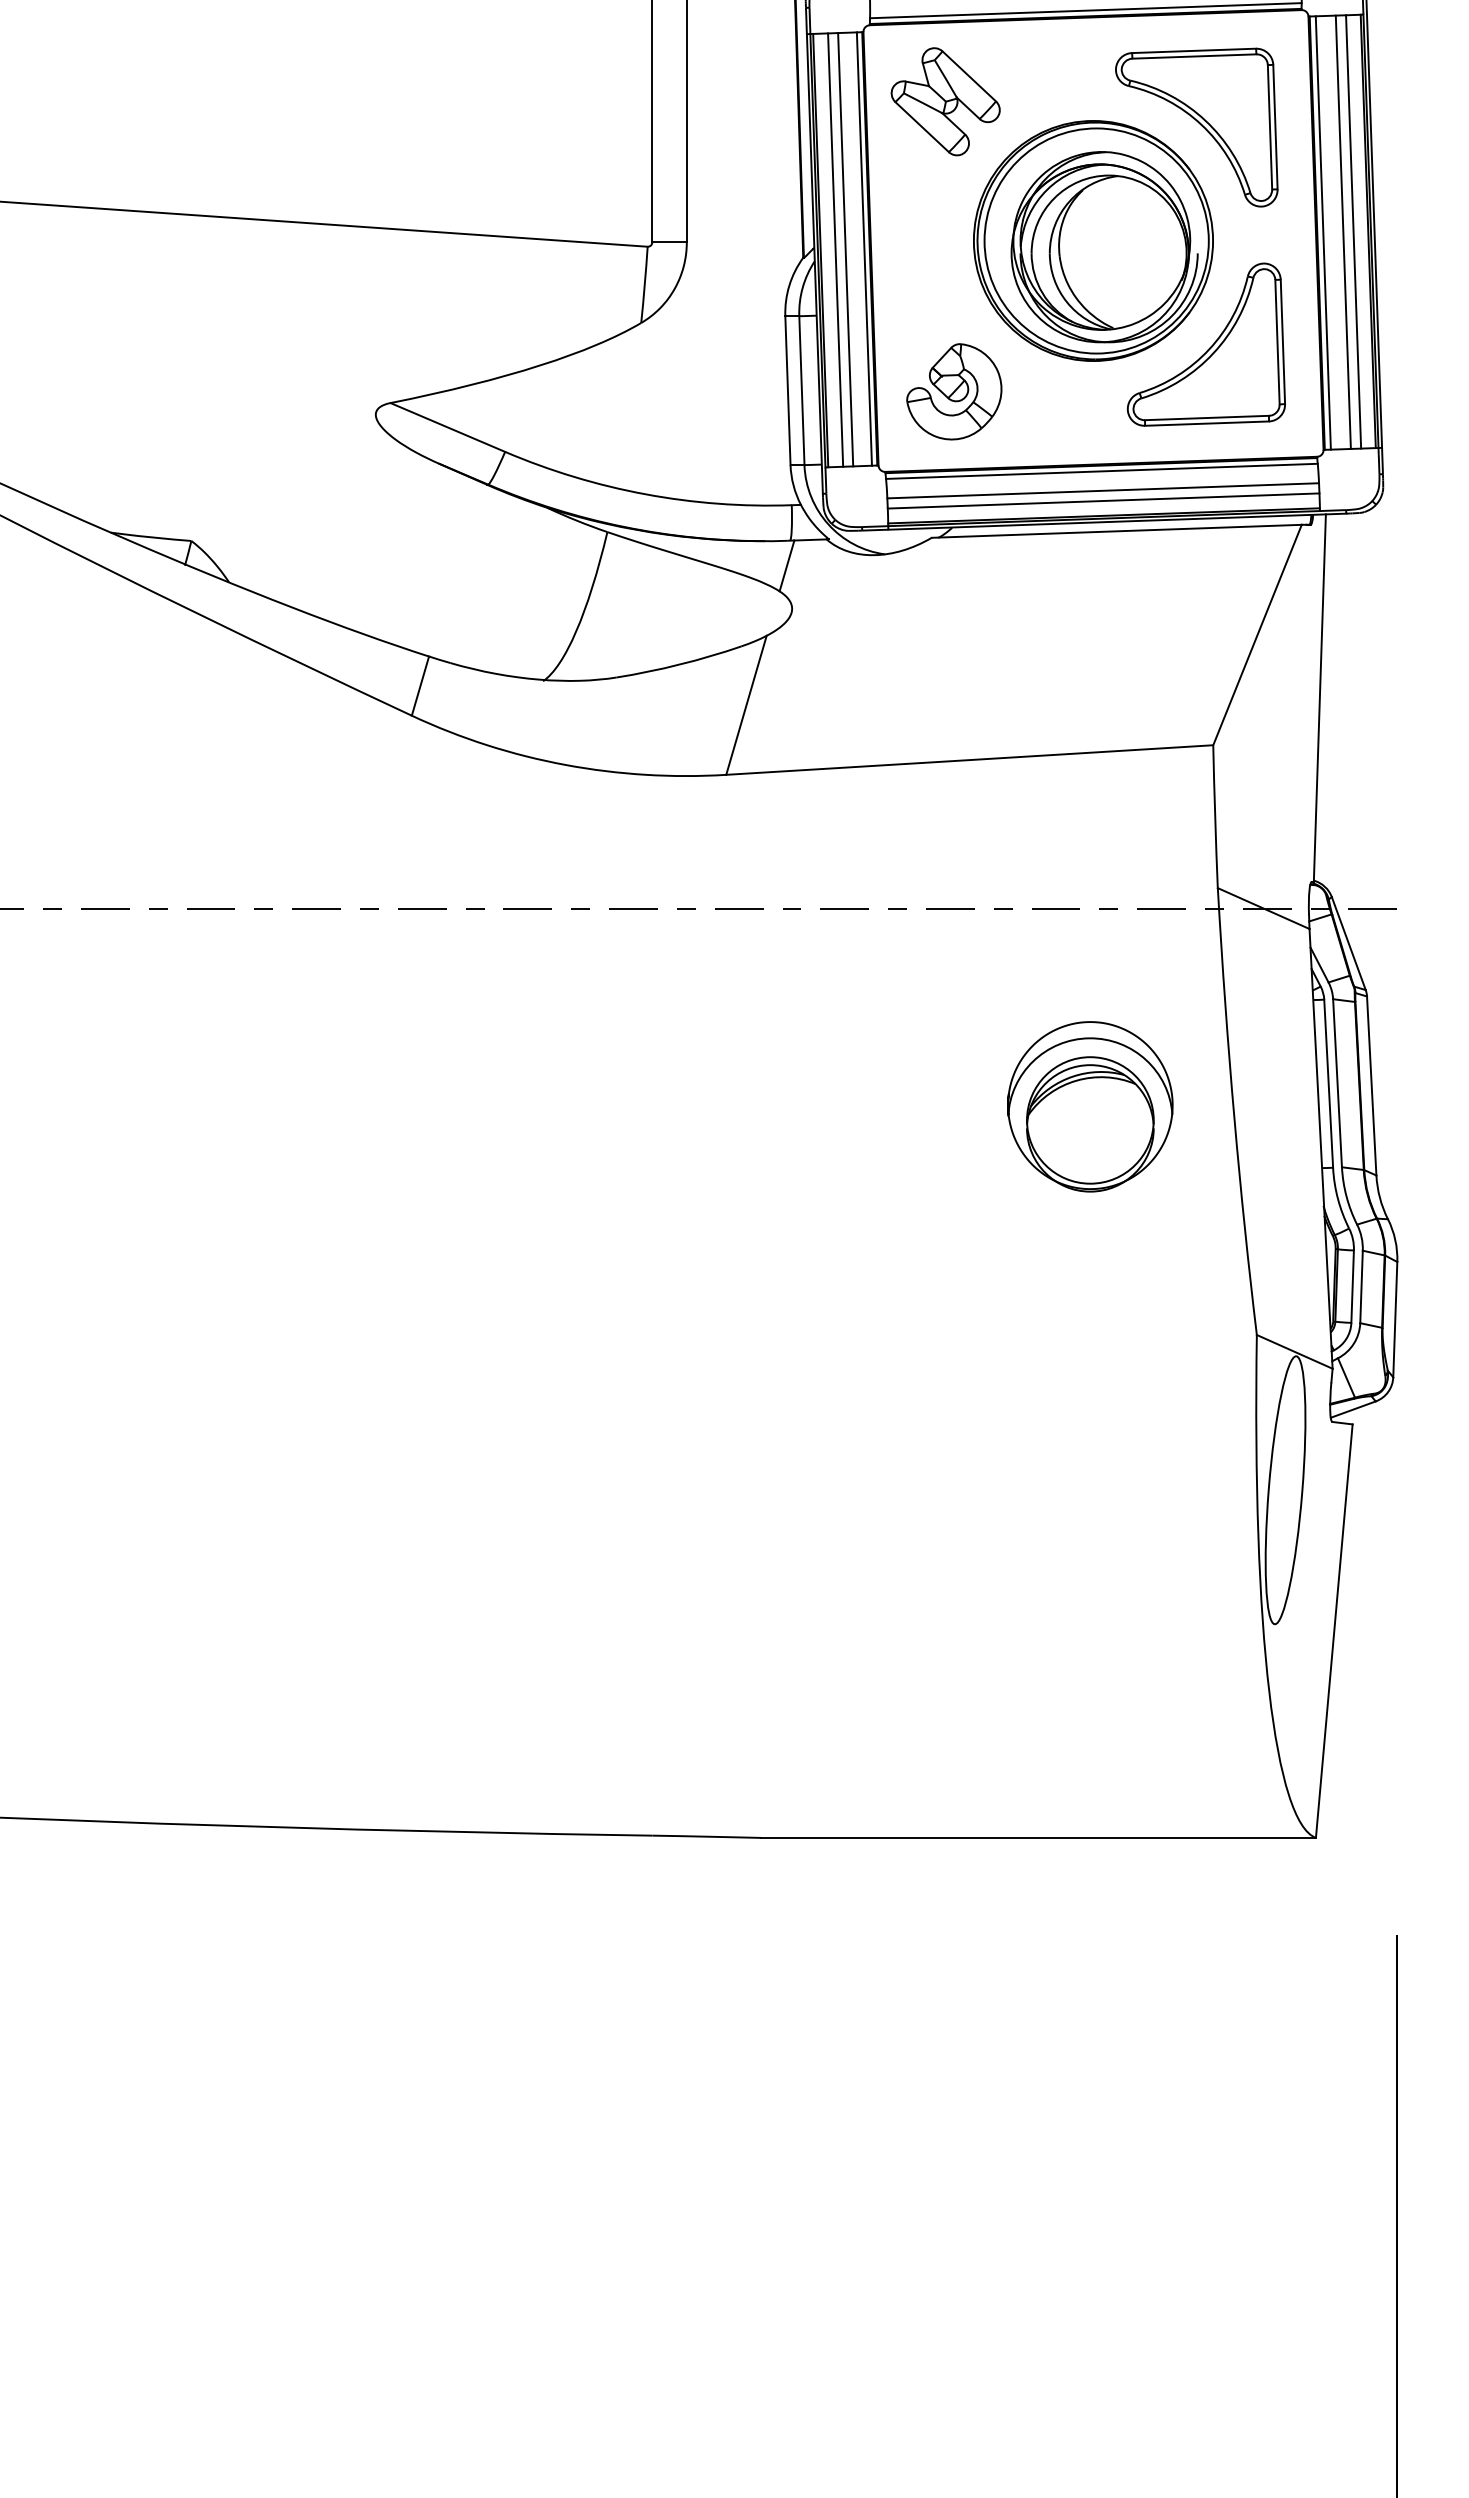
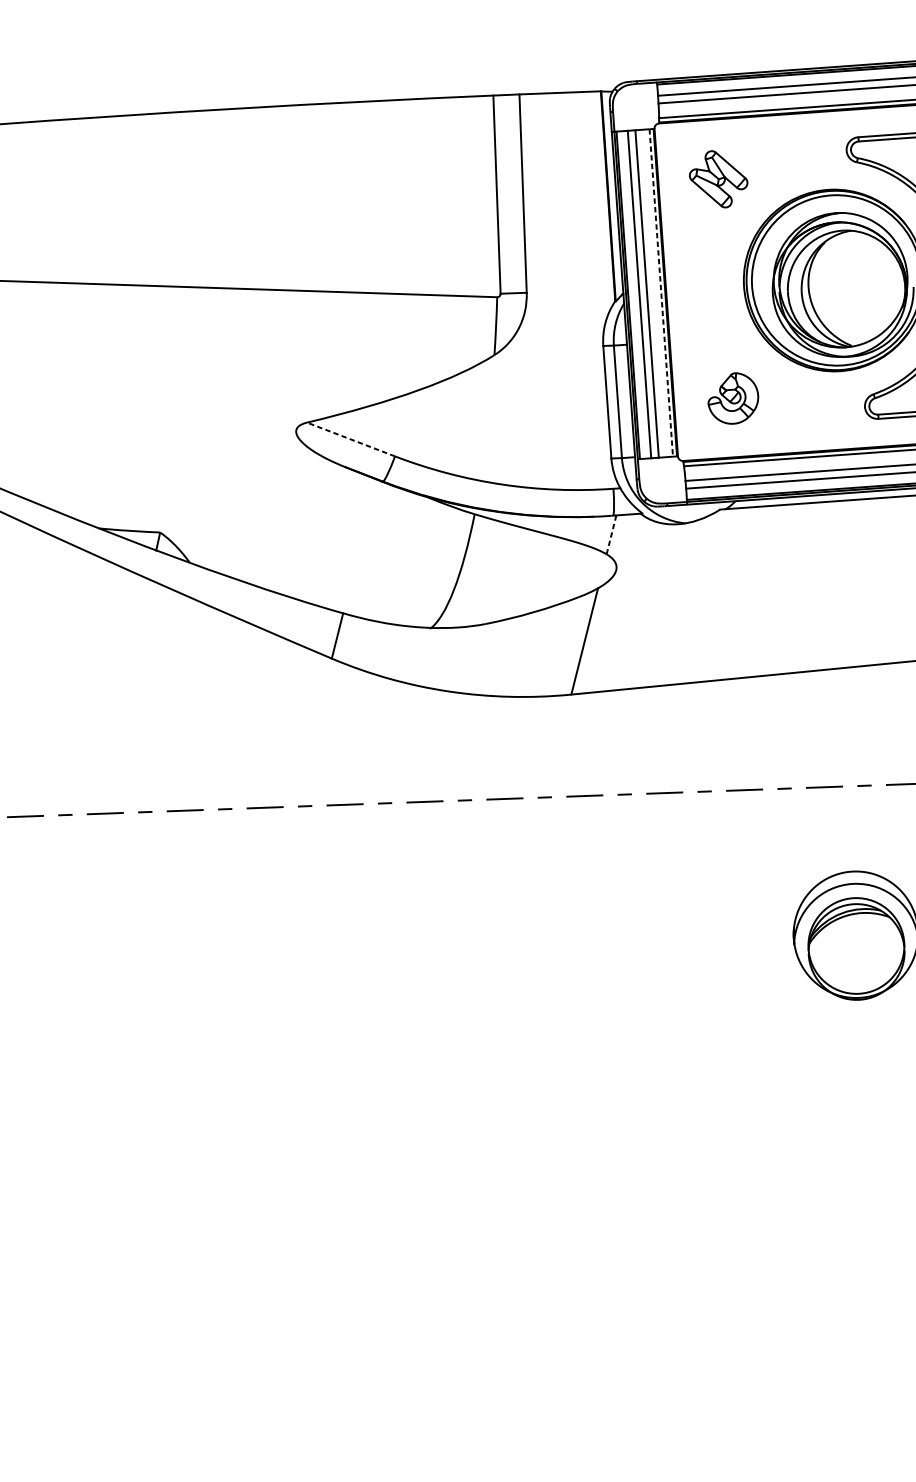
part: (945, 101) -> (718, 179), size x0.7
line: (864, 249) -> (661, 293), solid -> dashed
part: (954, 391) -> (733, 398), size x0.7
line: (447, 427) -> (350, 439), solid -> dashed
line: (787, 565) -> (611, 534), solid -> dashed

